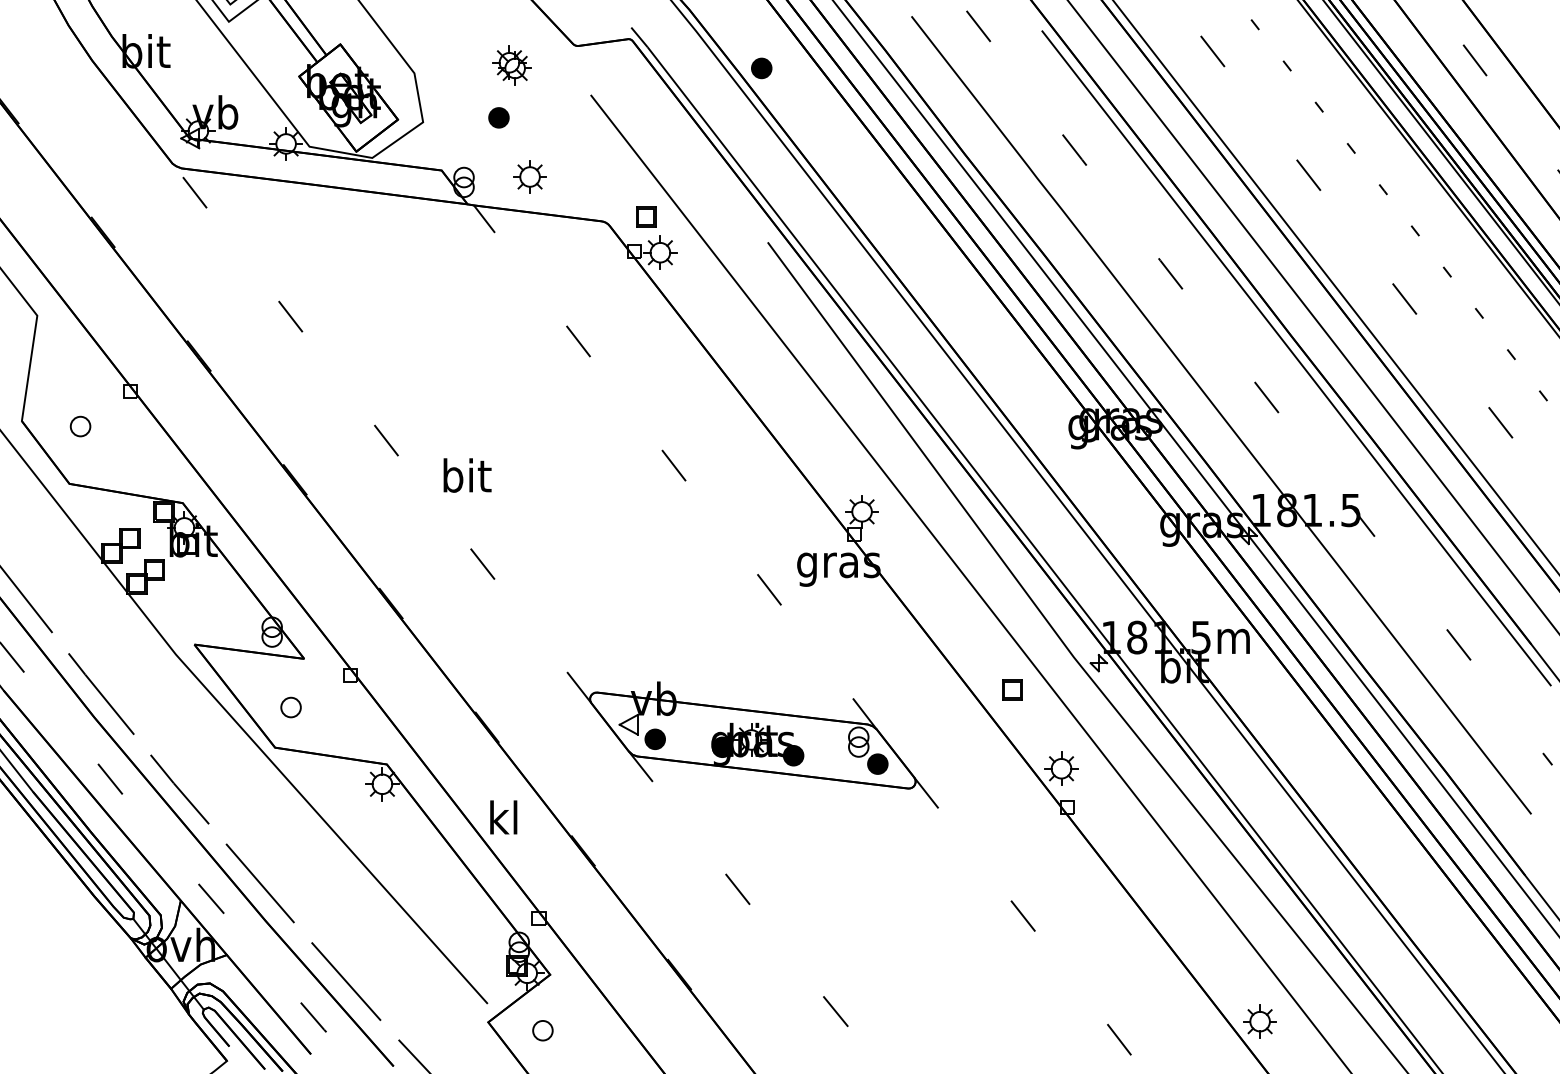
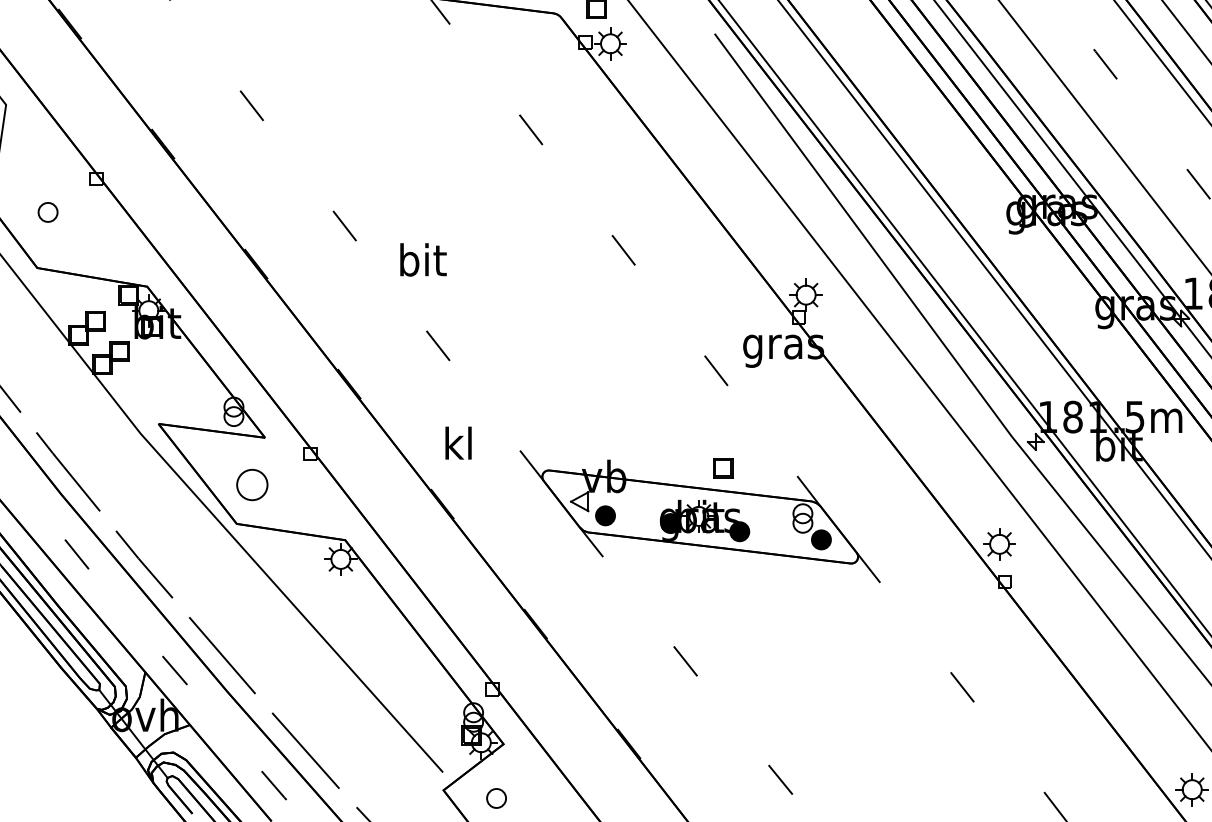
part: (1012, 689) -> (723, 467), moved
part: (290, 707) -> (251, 484), size x1.6
text: (503, 817) -> (458, 443), moved

